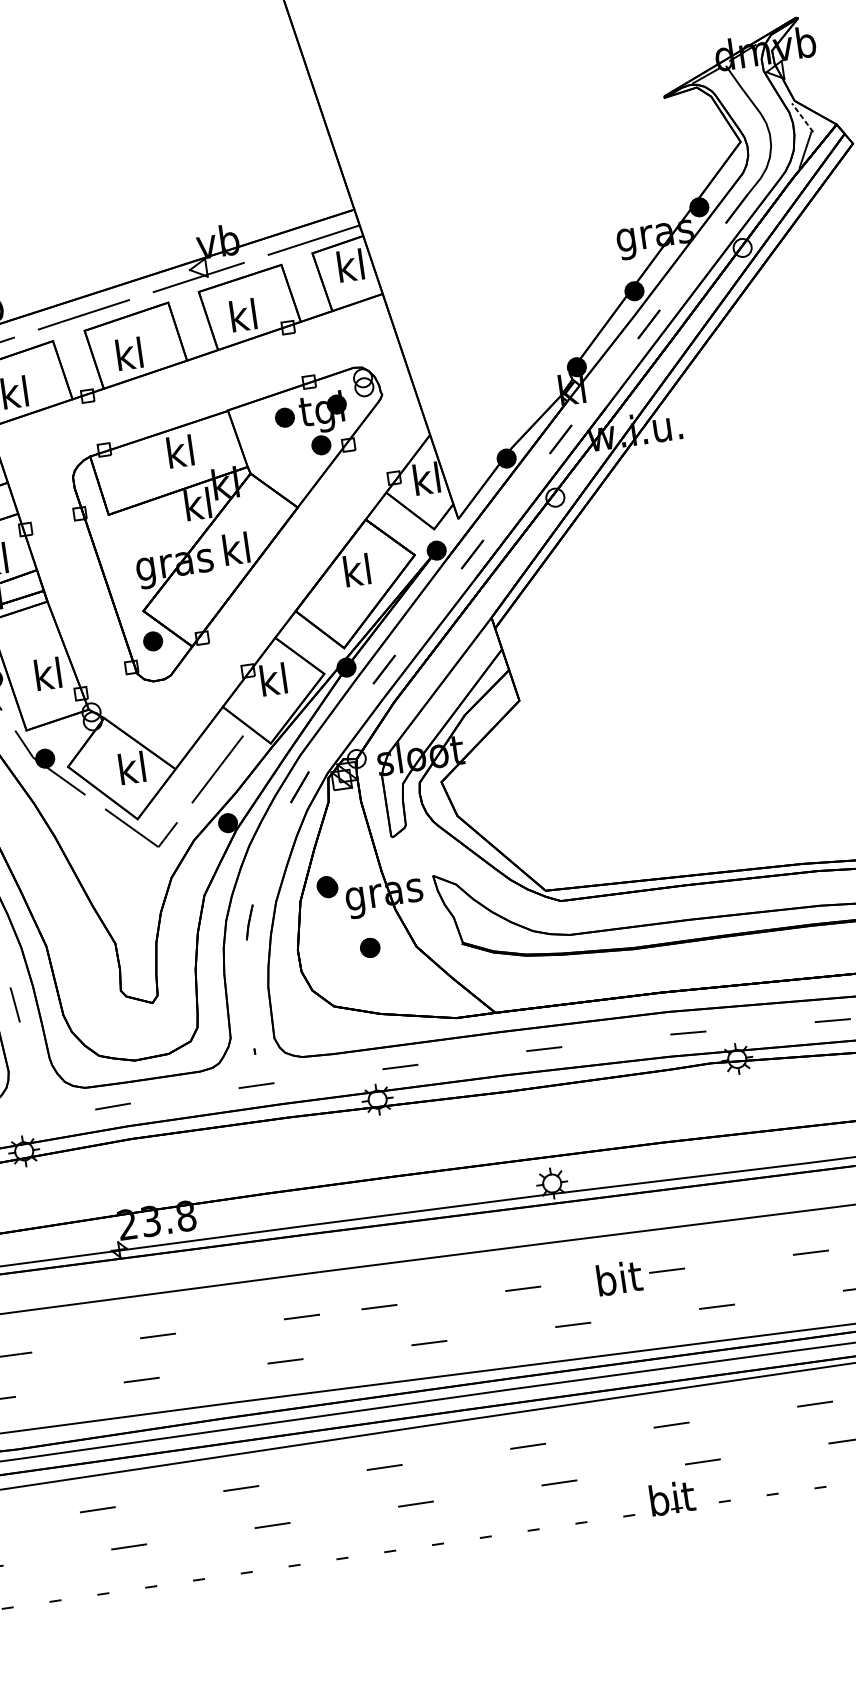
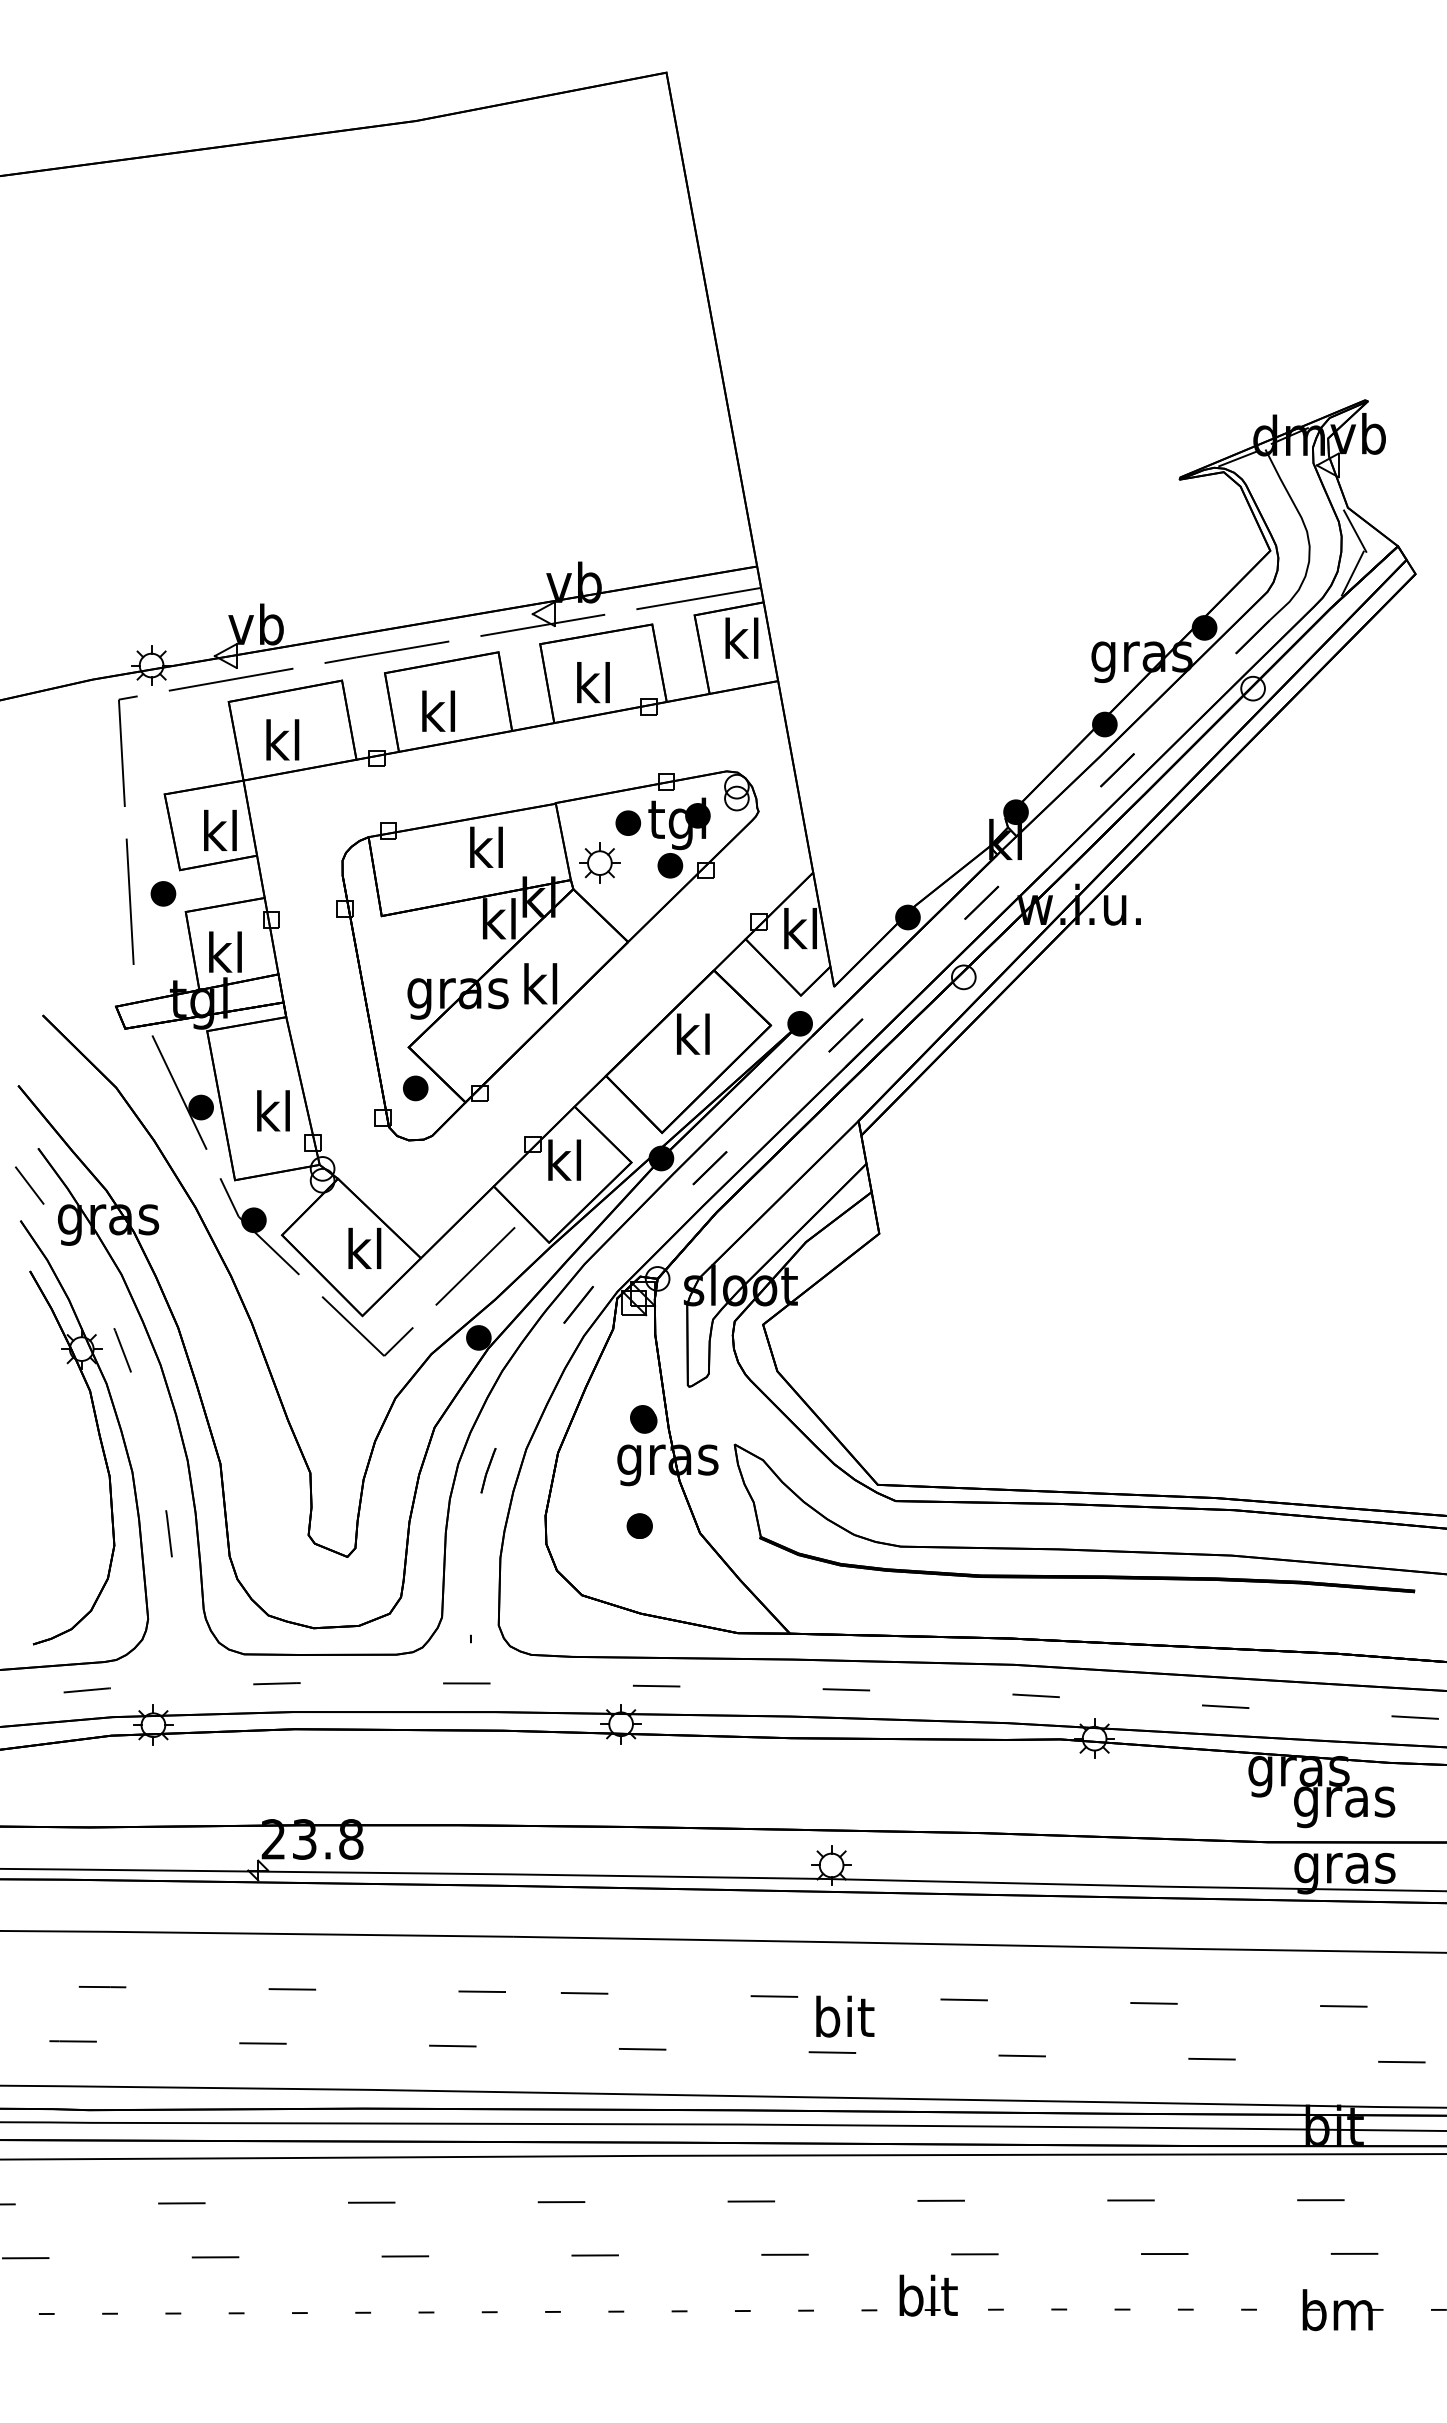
line: (802, 117) -> (1354, 530), dashed -> solid
part: (267, 450) -> (599, 862), added
part: (327, 887) -> (643, 1419), moved
text: (619, 1278) -> (845, 2016), moved

